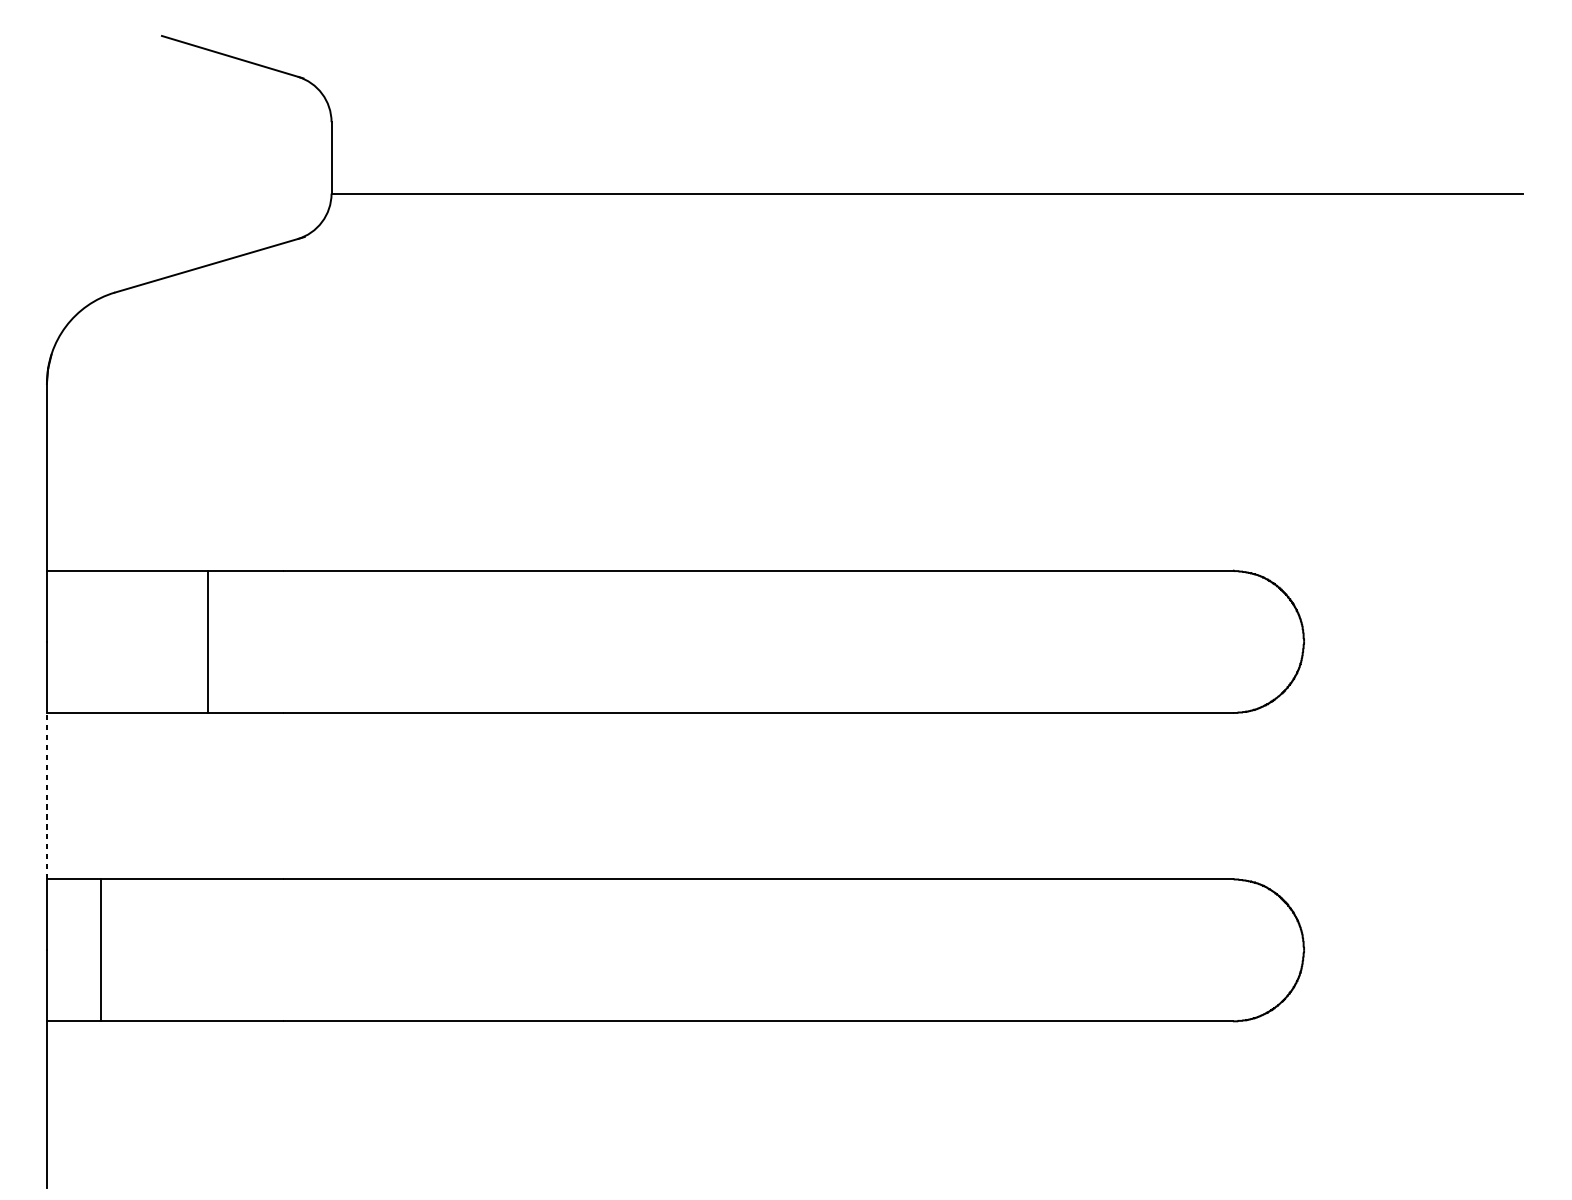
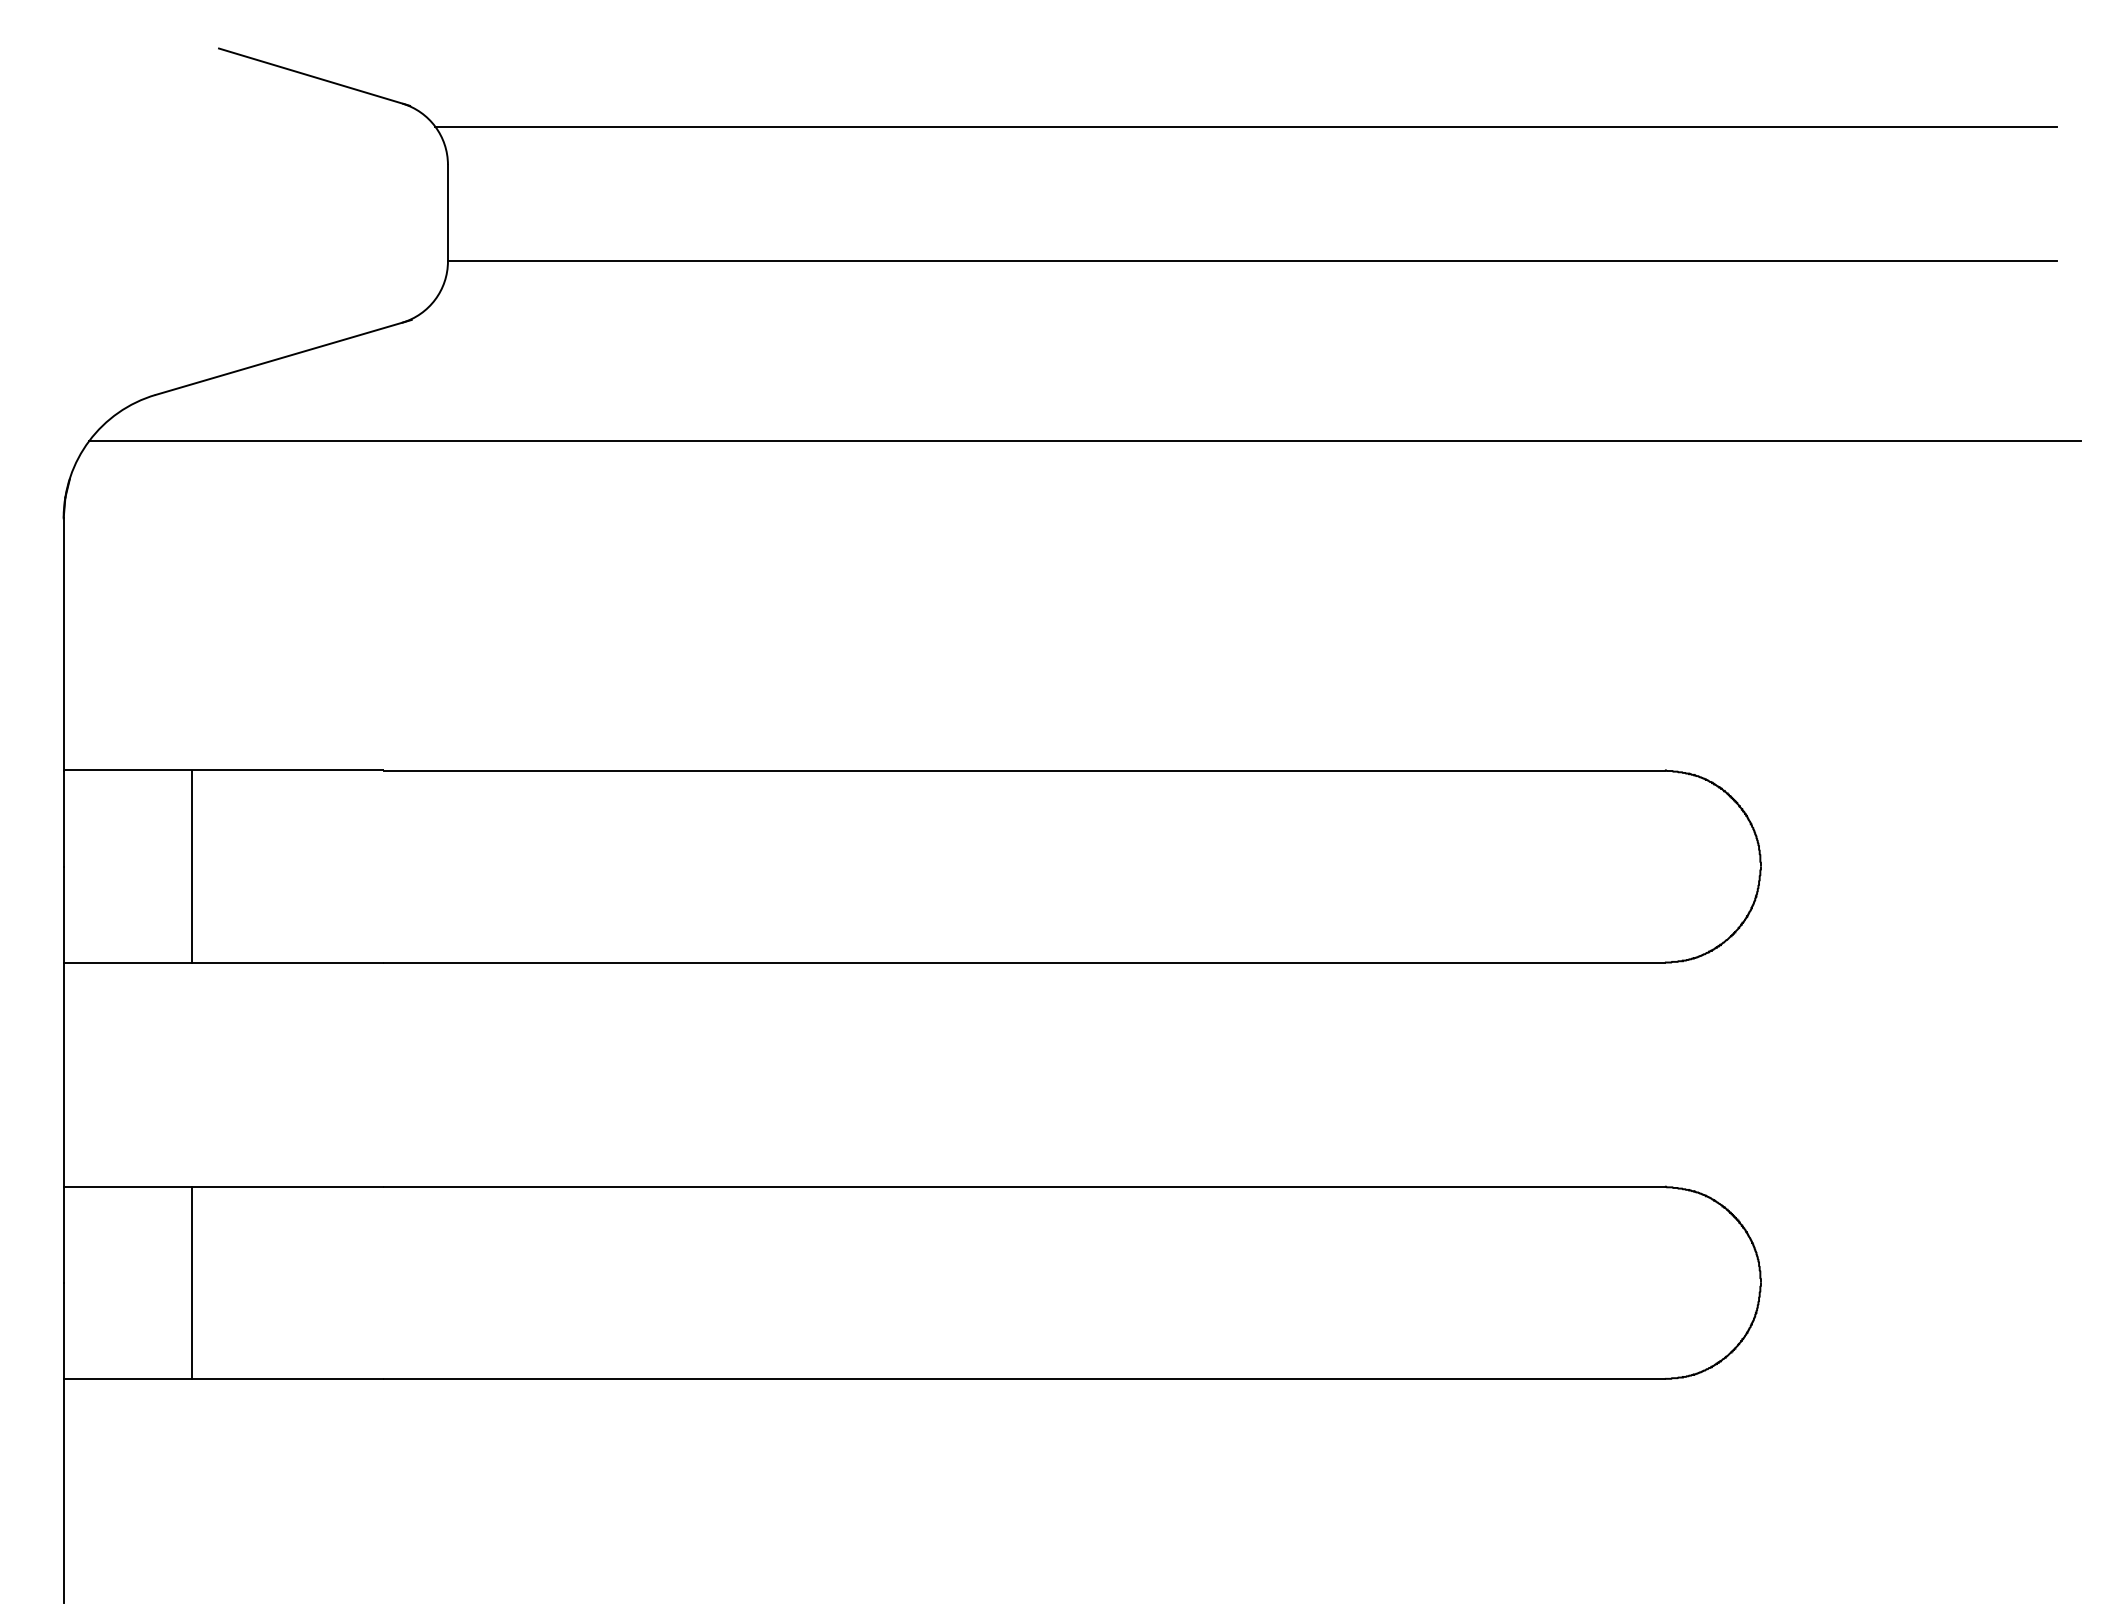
line: (922, 93) -> (1245, 126), added
line: (803, 327) -> (1085, 441), added
line: (207, 641) -> (191, 866), moved
line: (46, 795) -> (63, 1074), dashed -> solid
line: (100, 949) -> (191, 1282), moved

